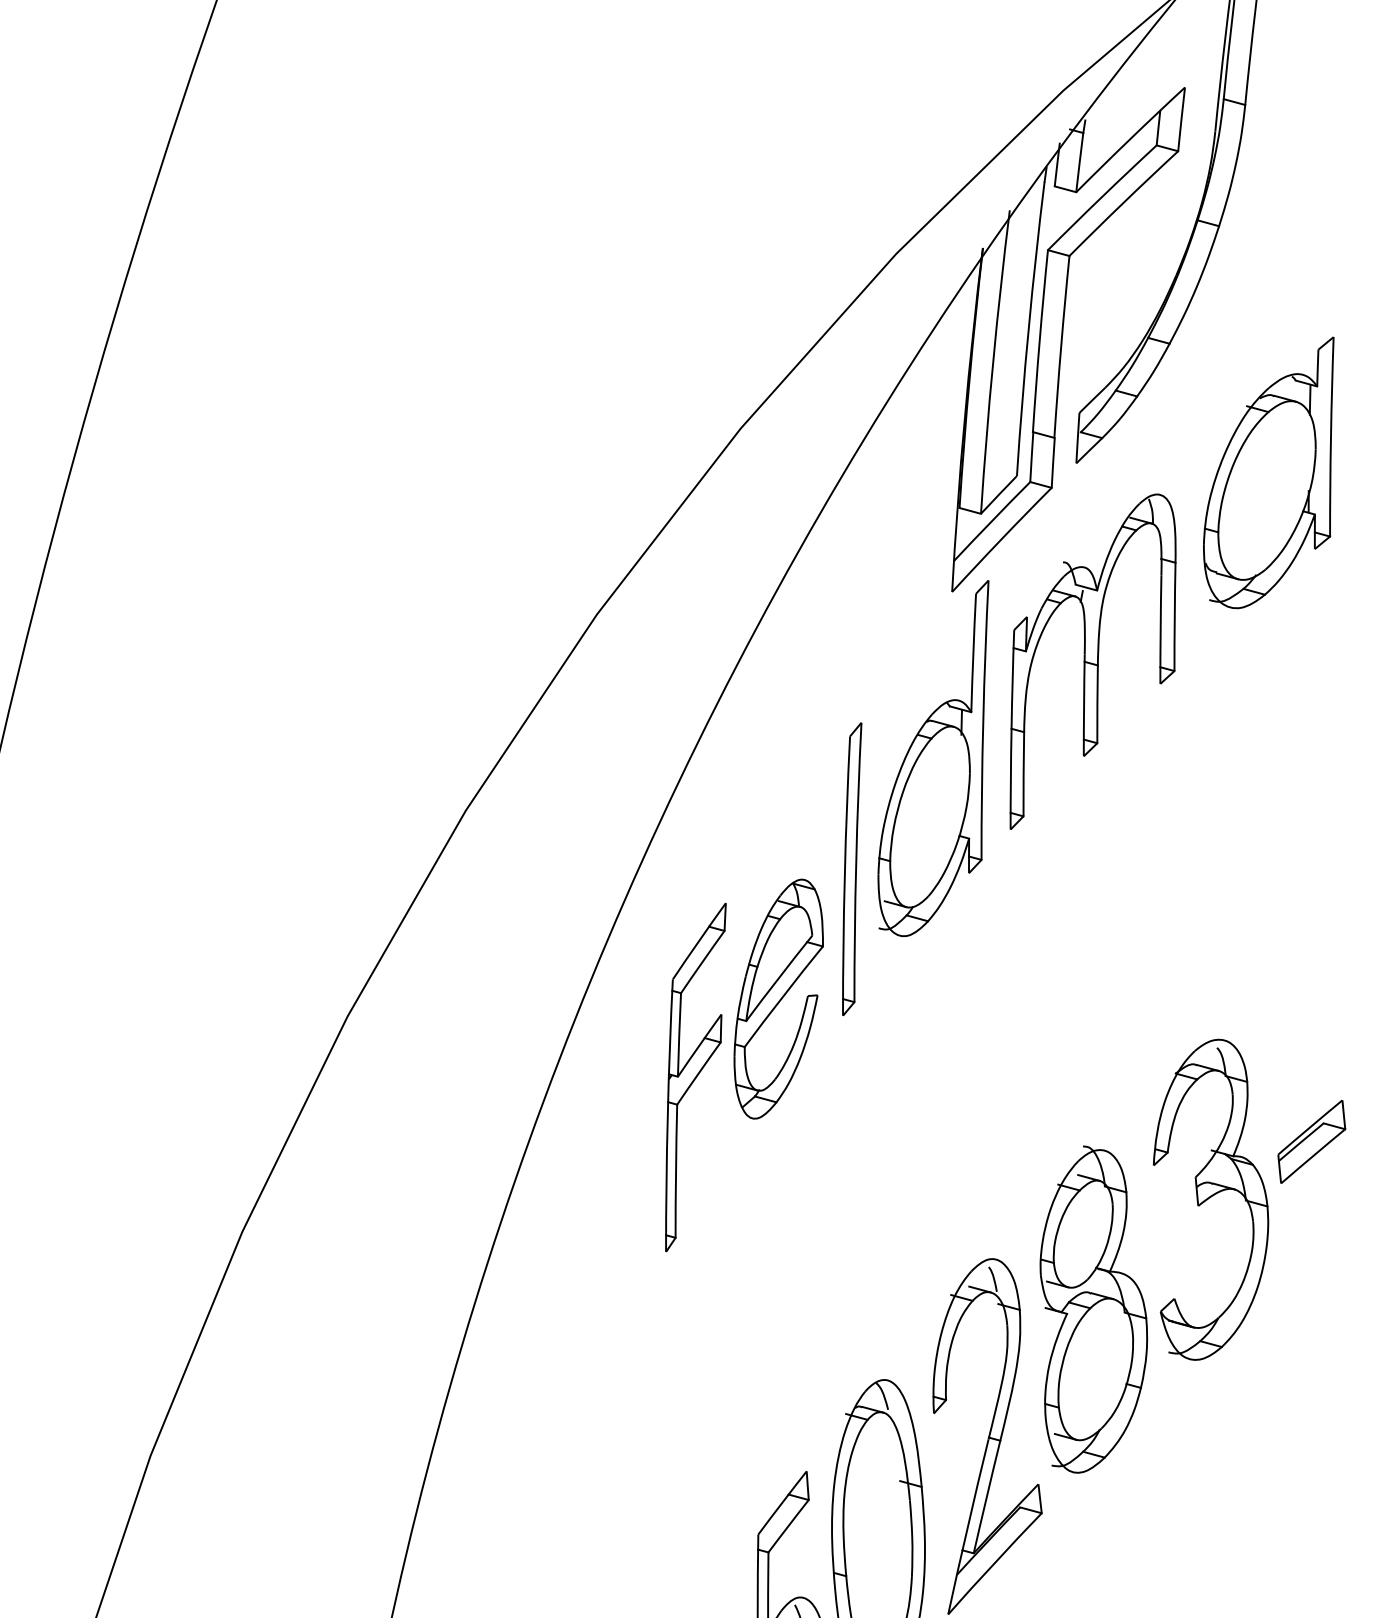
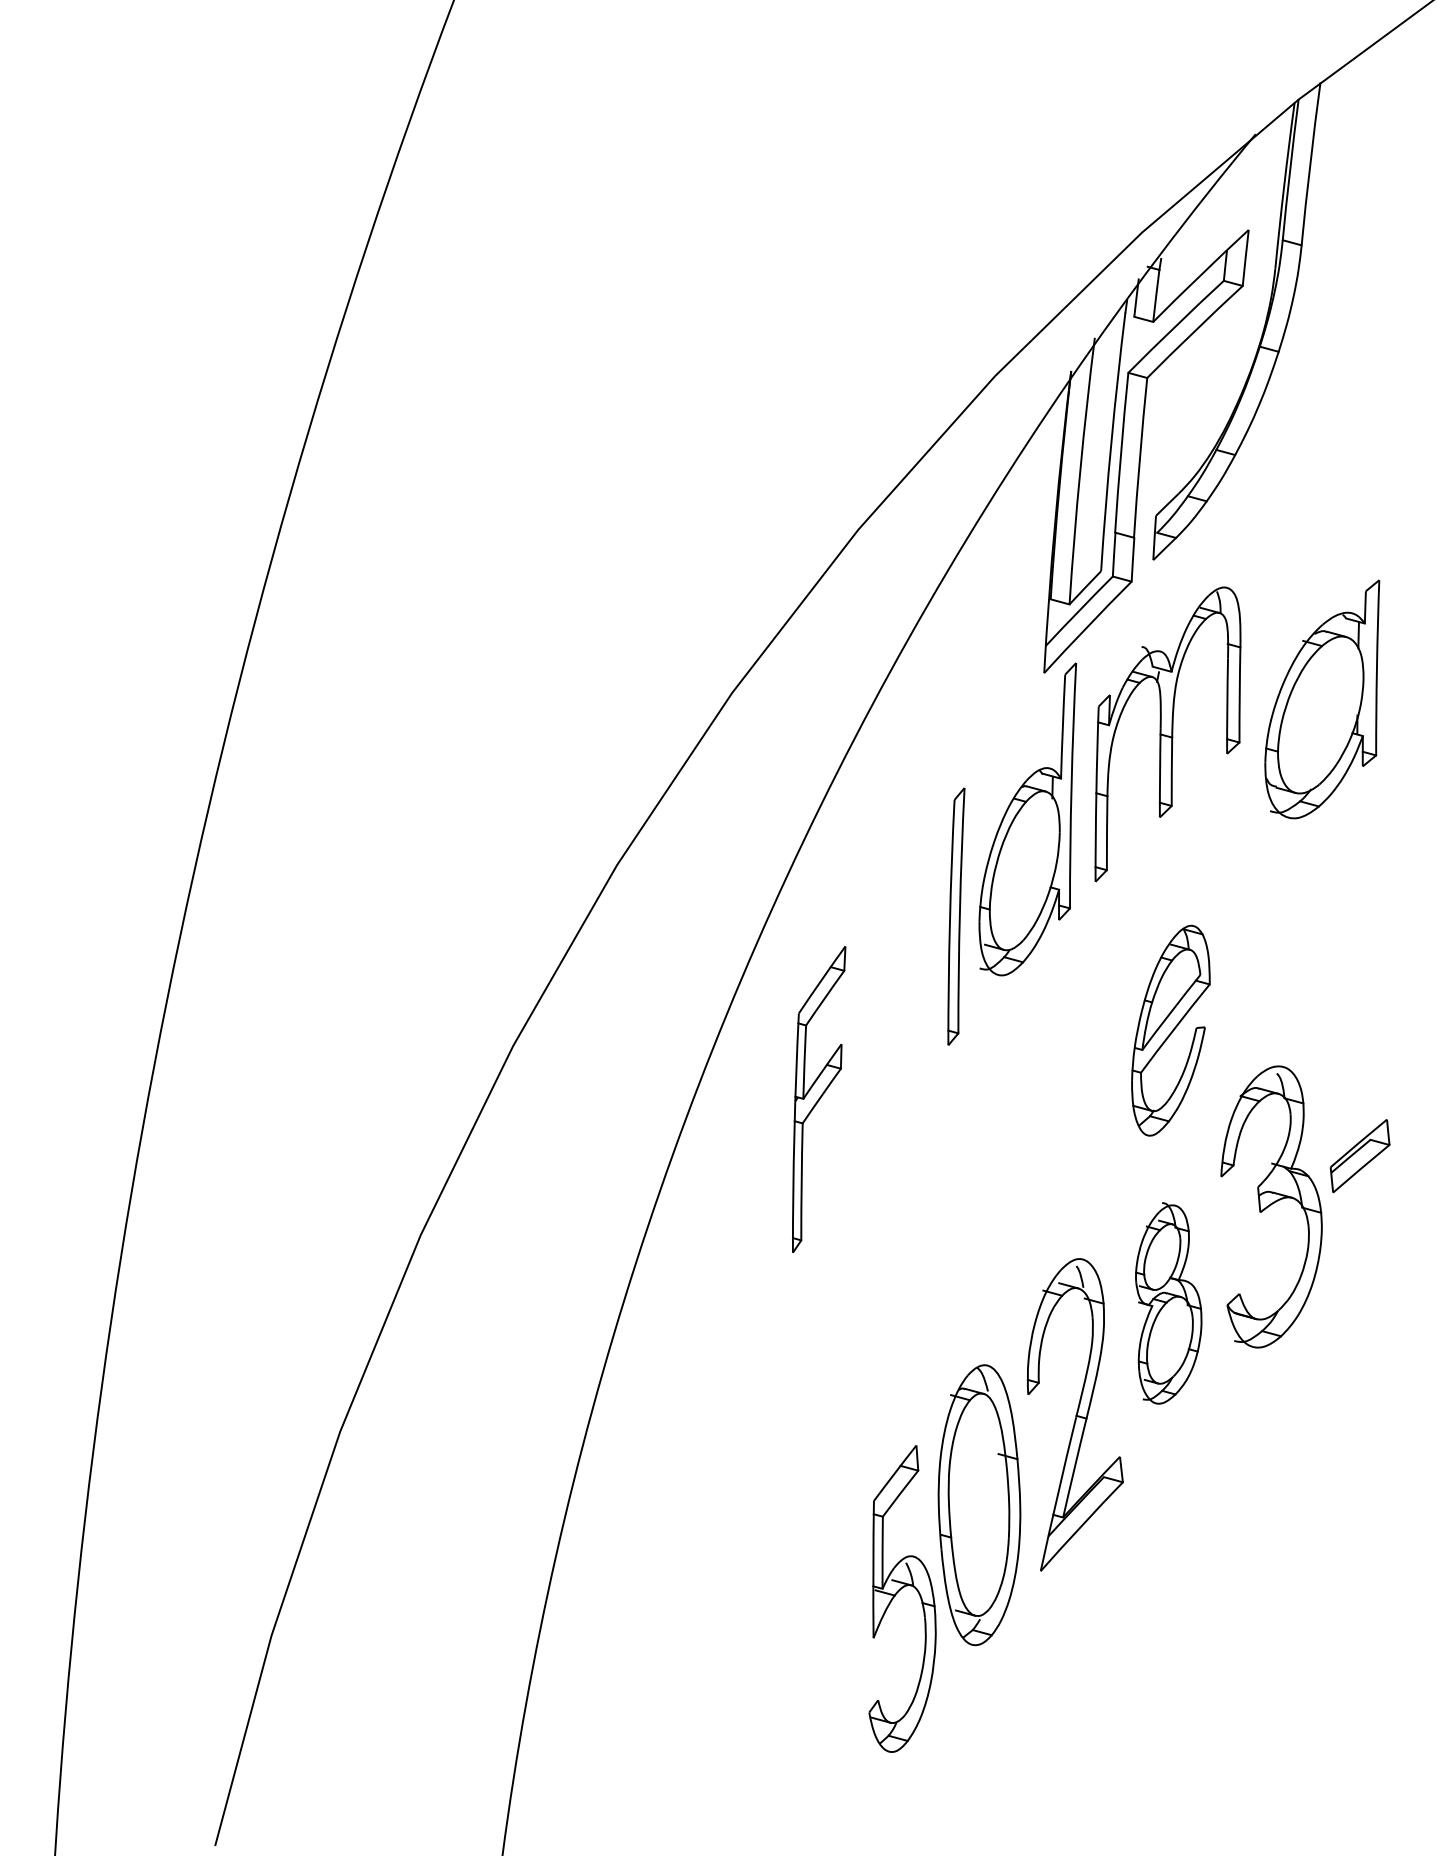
part: (1268, 472) -> (1322, 699), moved
part: (778, 998) -> (1170, 1030), moved
part: (1093, 1309) -> (1168, 1303), size x0.7

